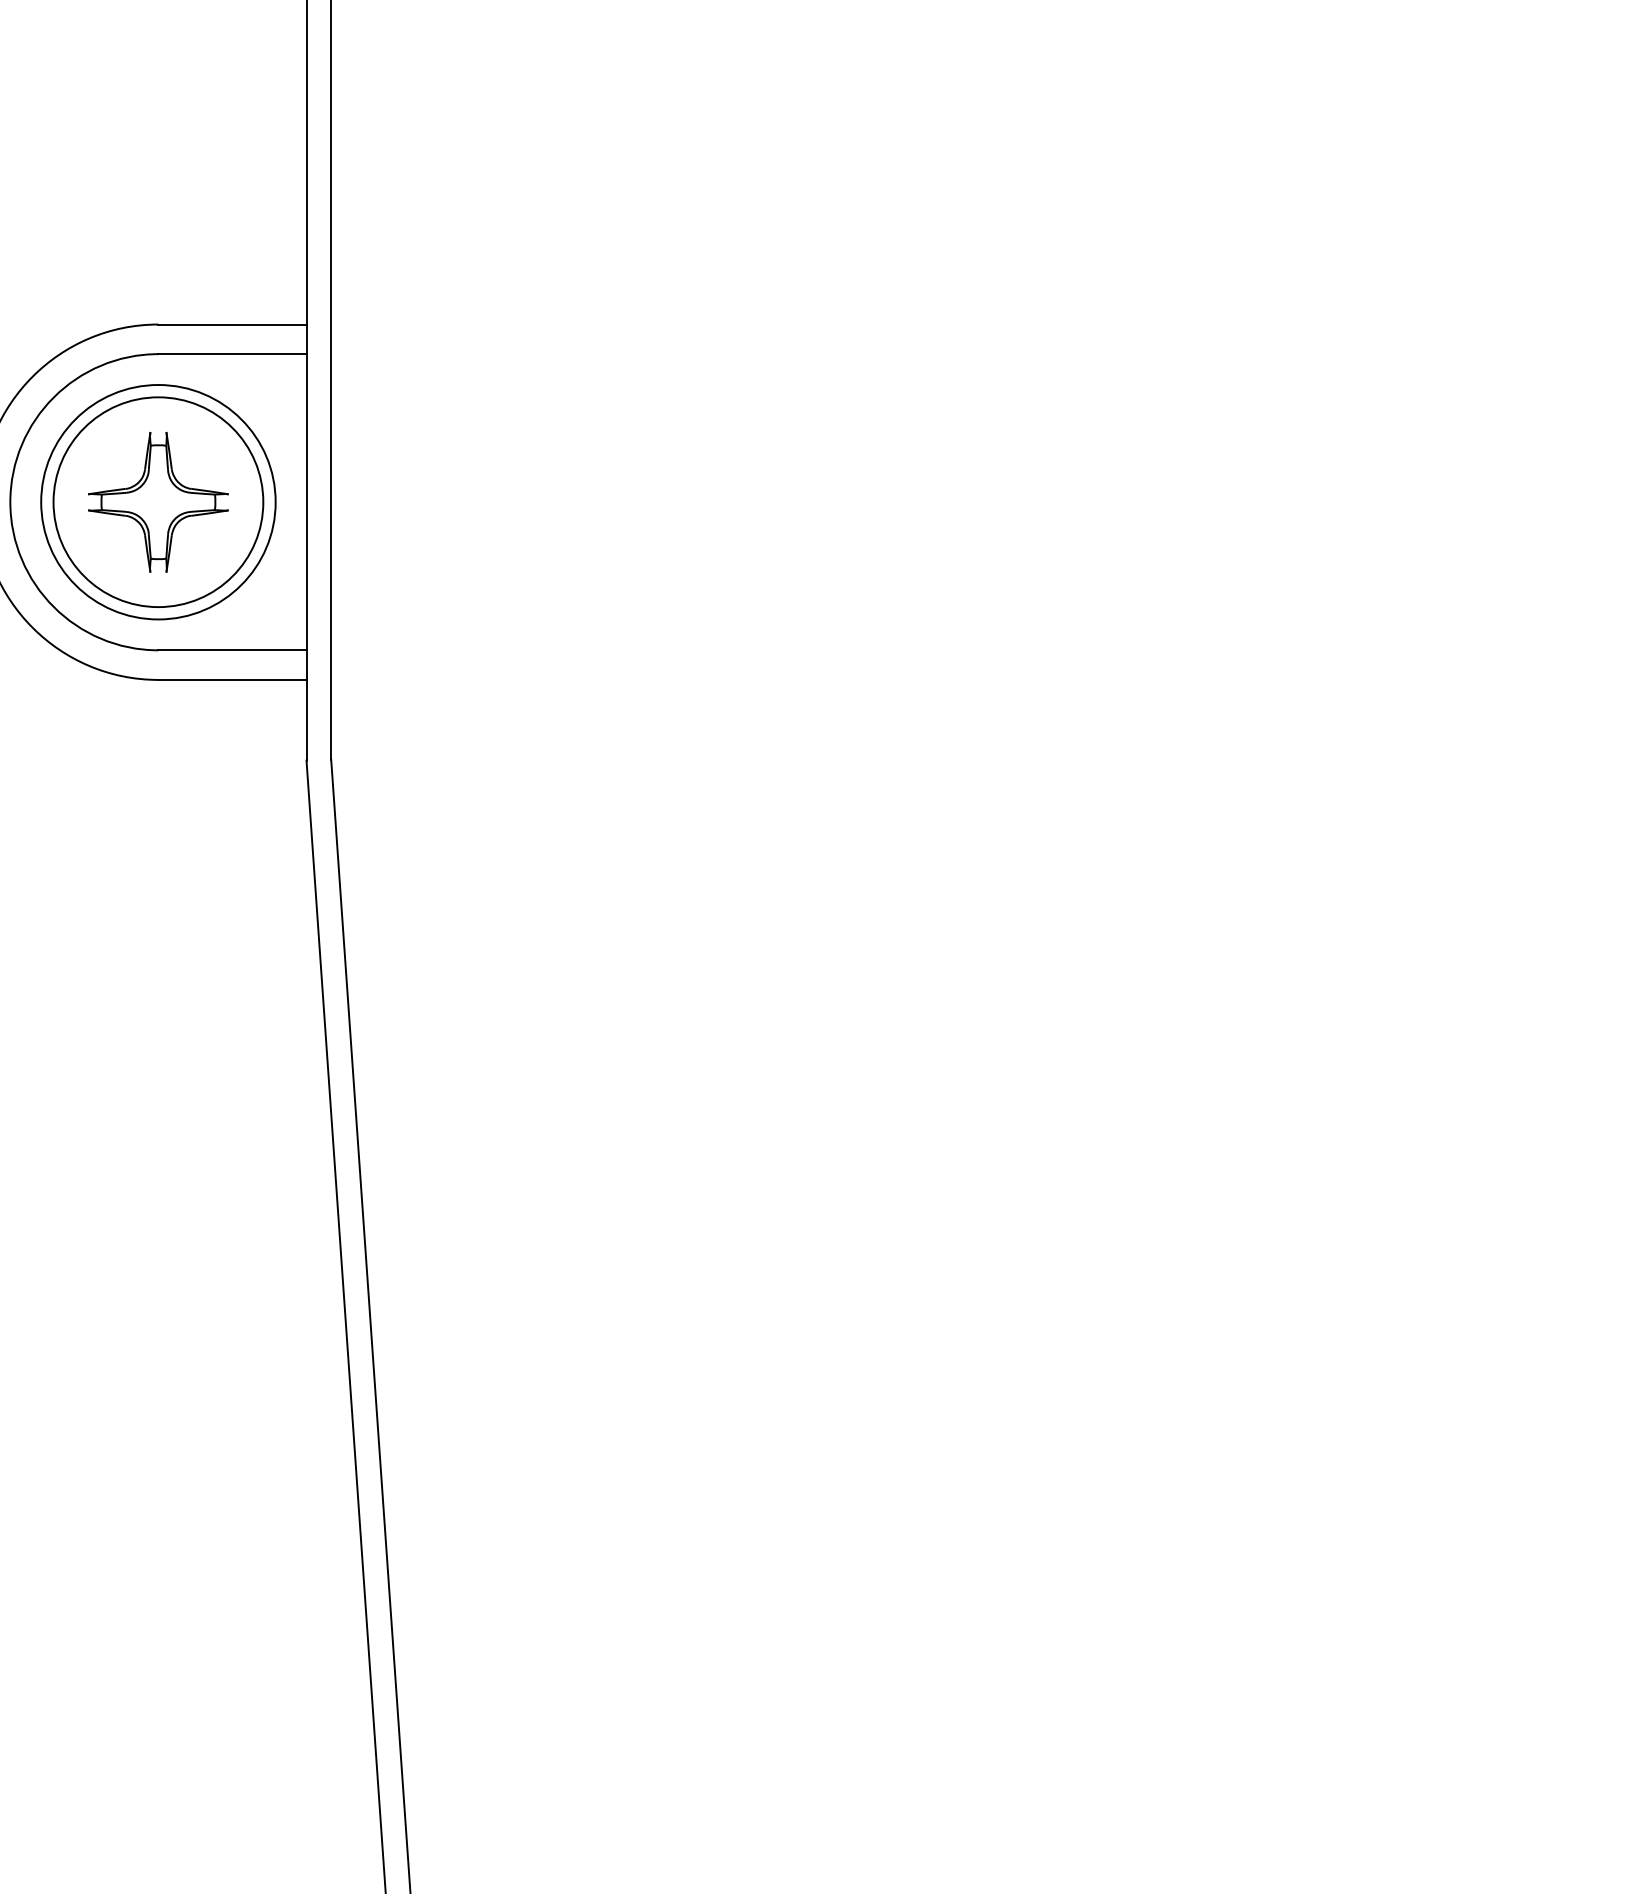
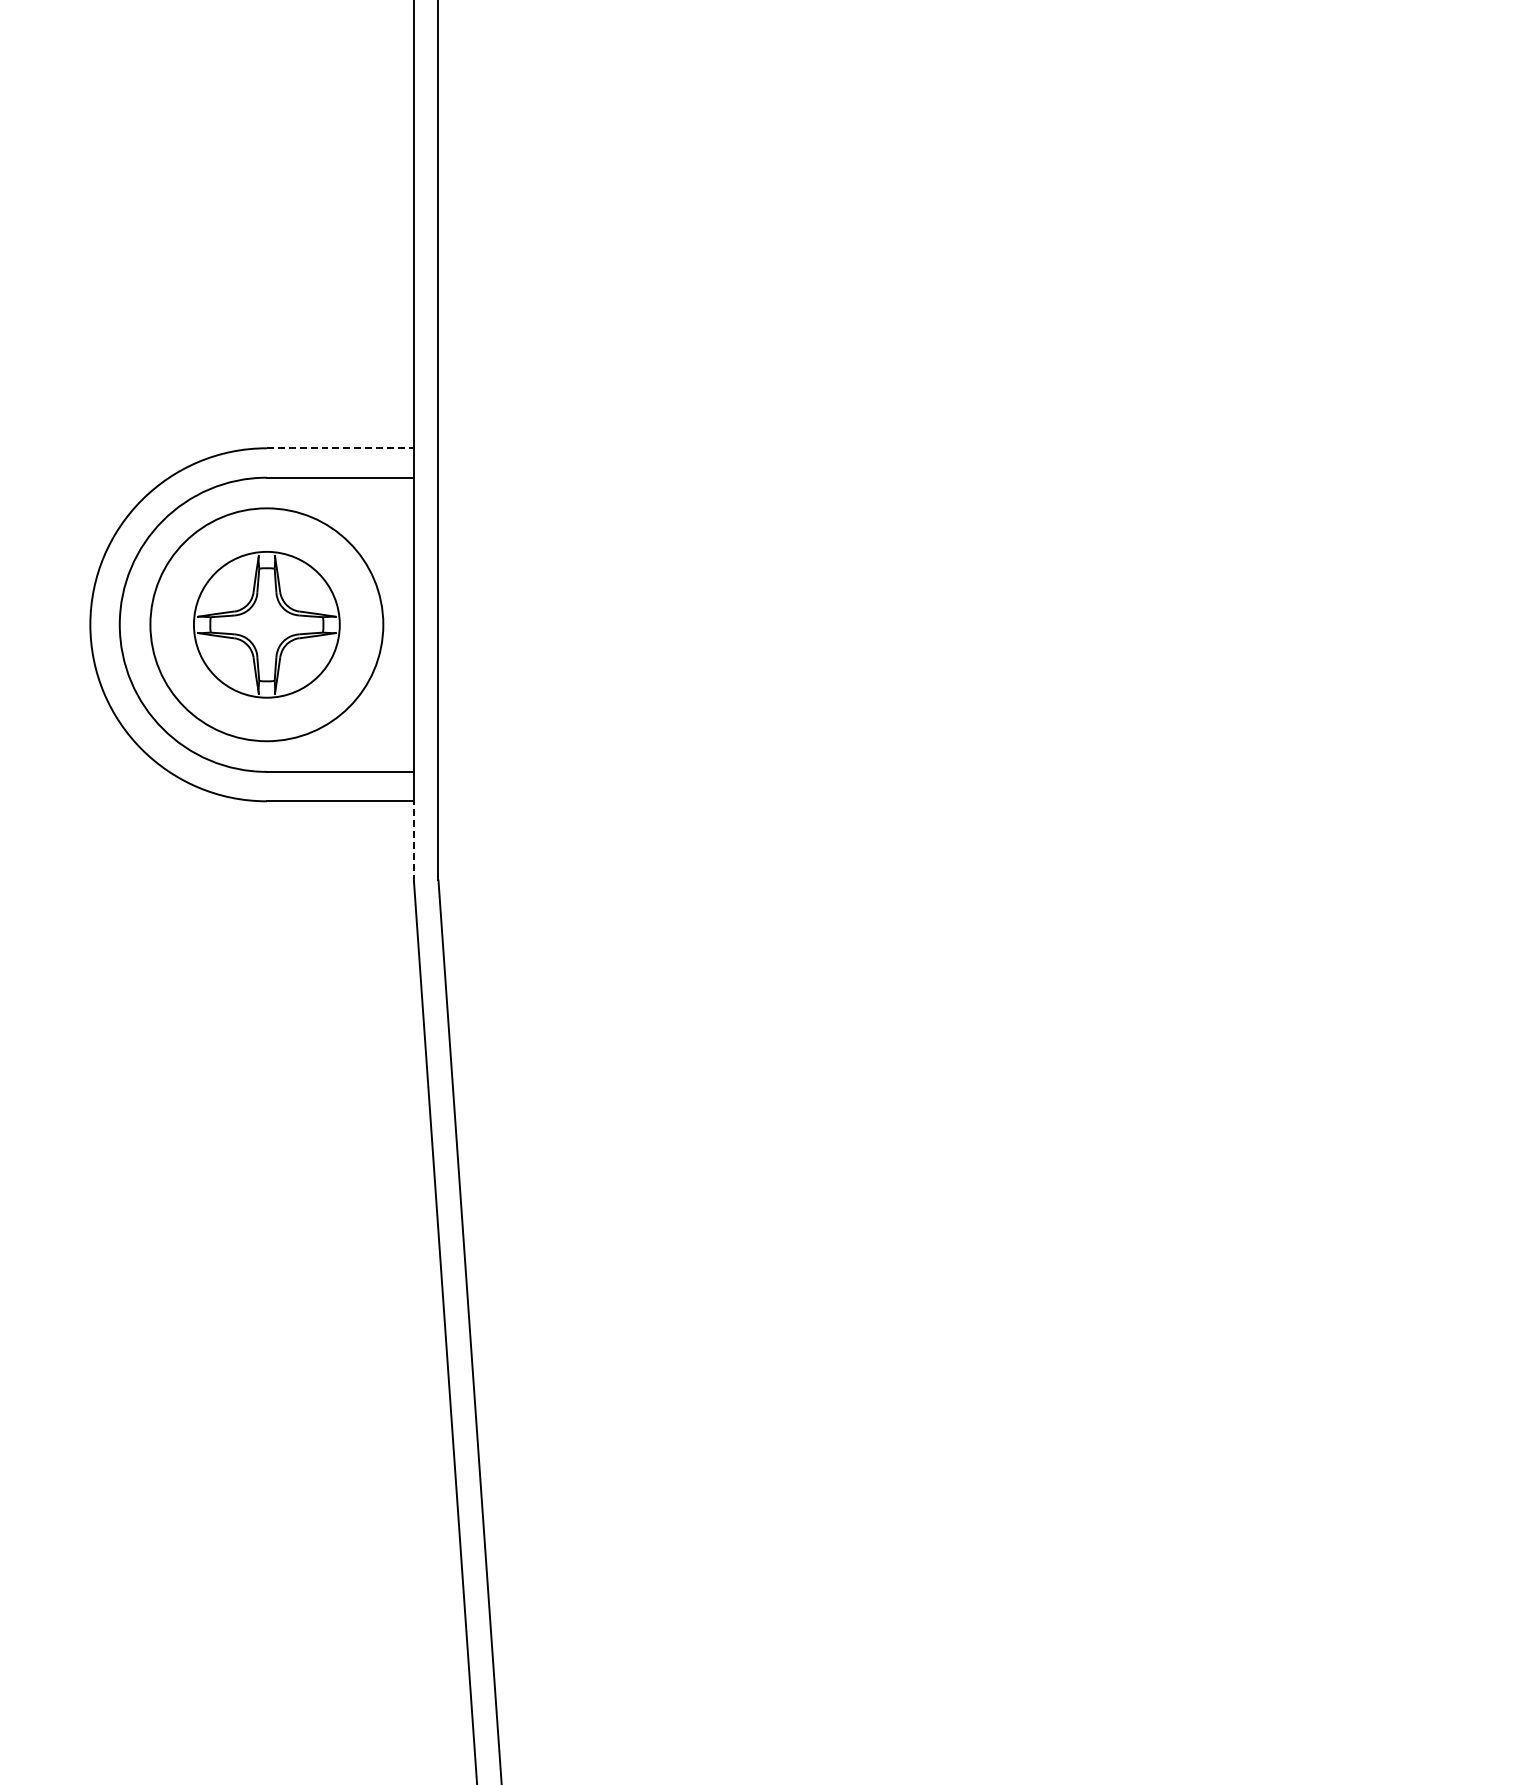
line: (232, 324) -> (340, 448), solid -> dashed
circle: (158, 502) -> (266, 625), size x0.7
line: (306, 719) -> (413, 840), solid -> dashed

